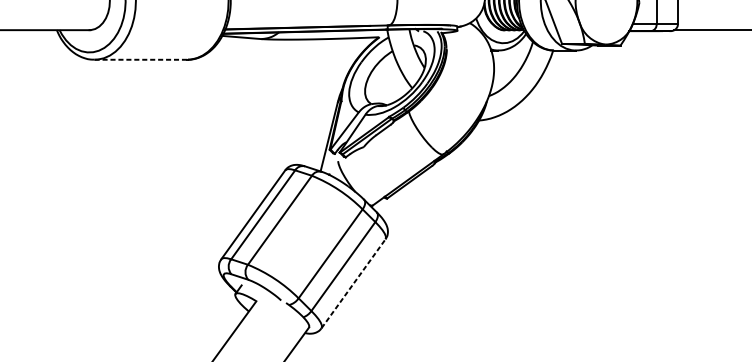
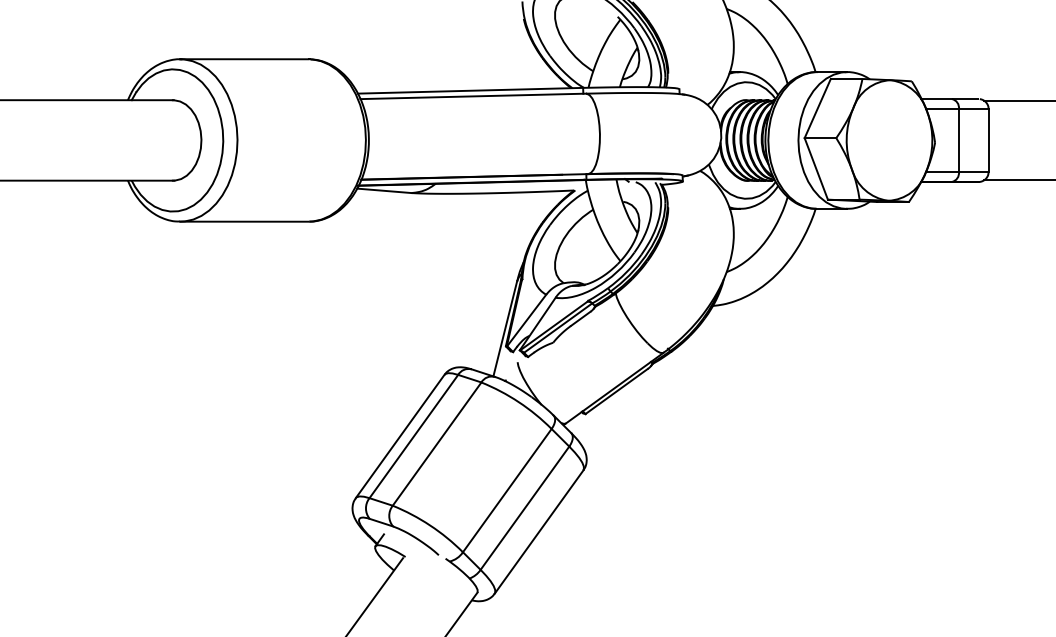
line: (140, 59) -> (244, 221), dashed -> solid
line: (353, 284) -> (539, 532), dashed -> solid

